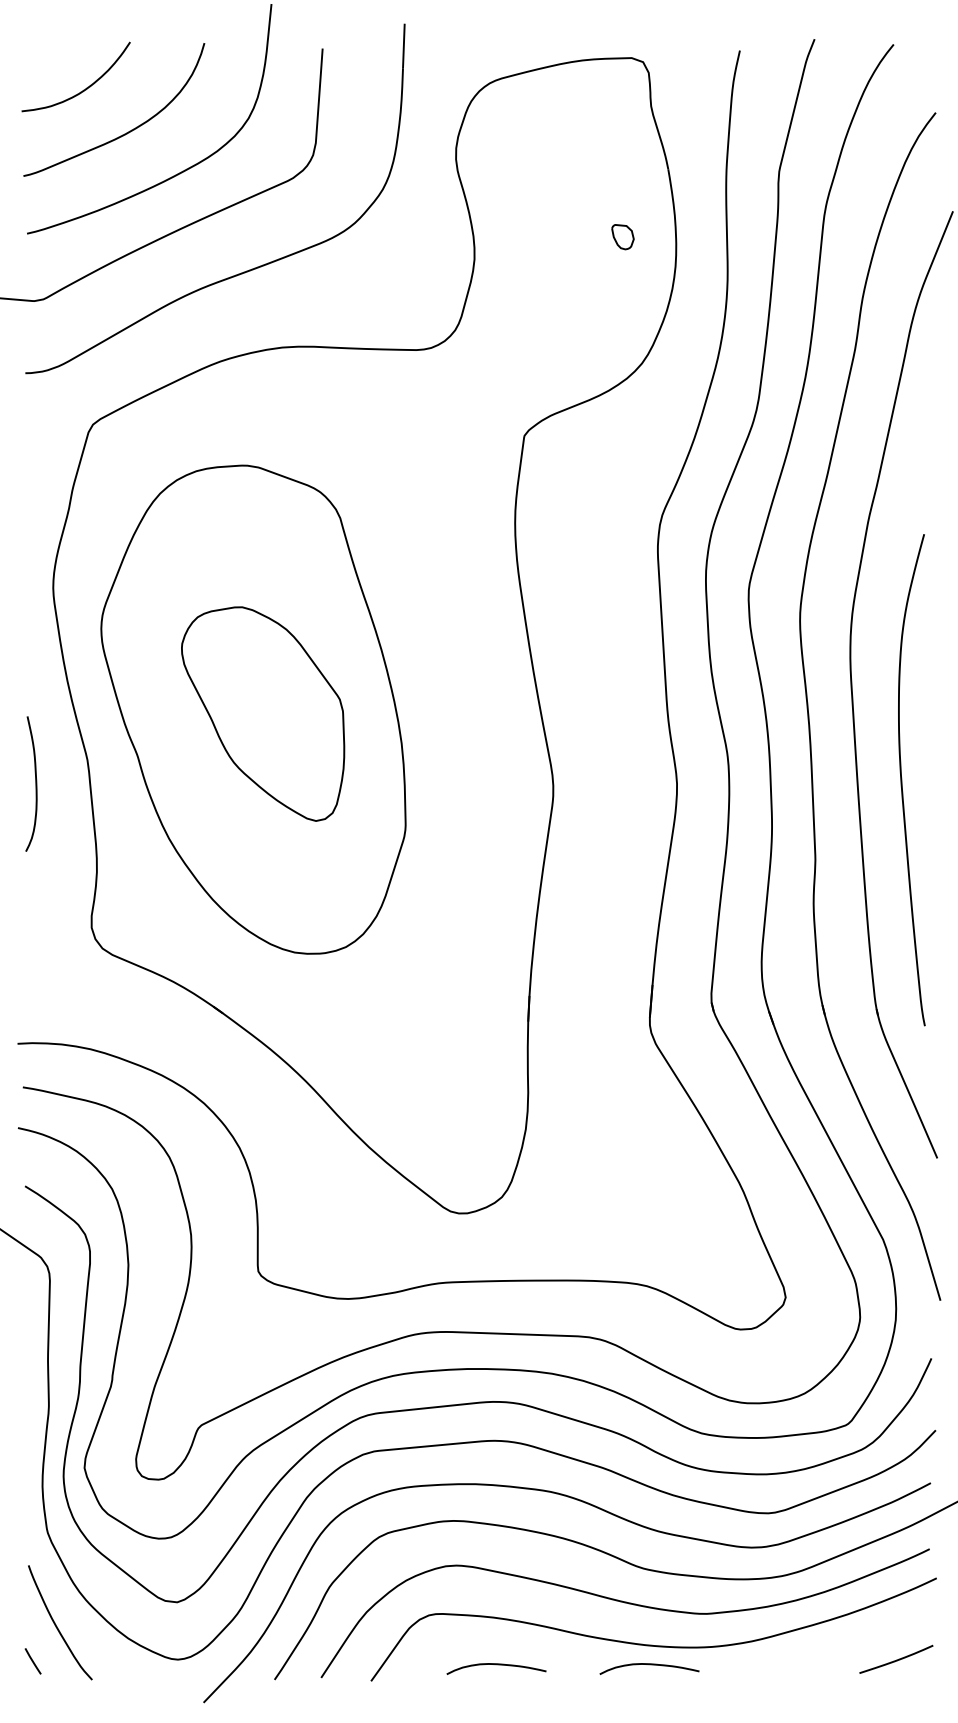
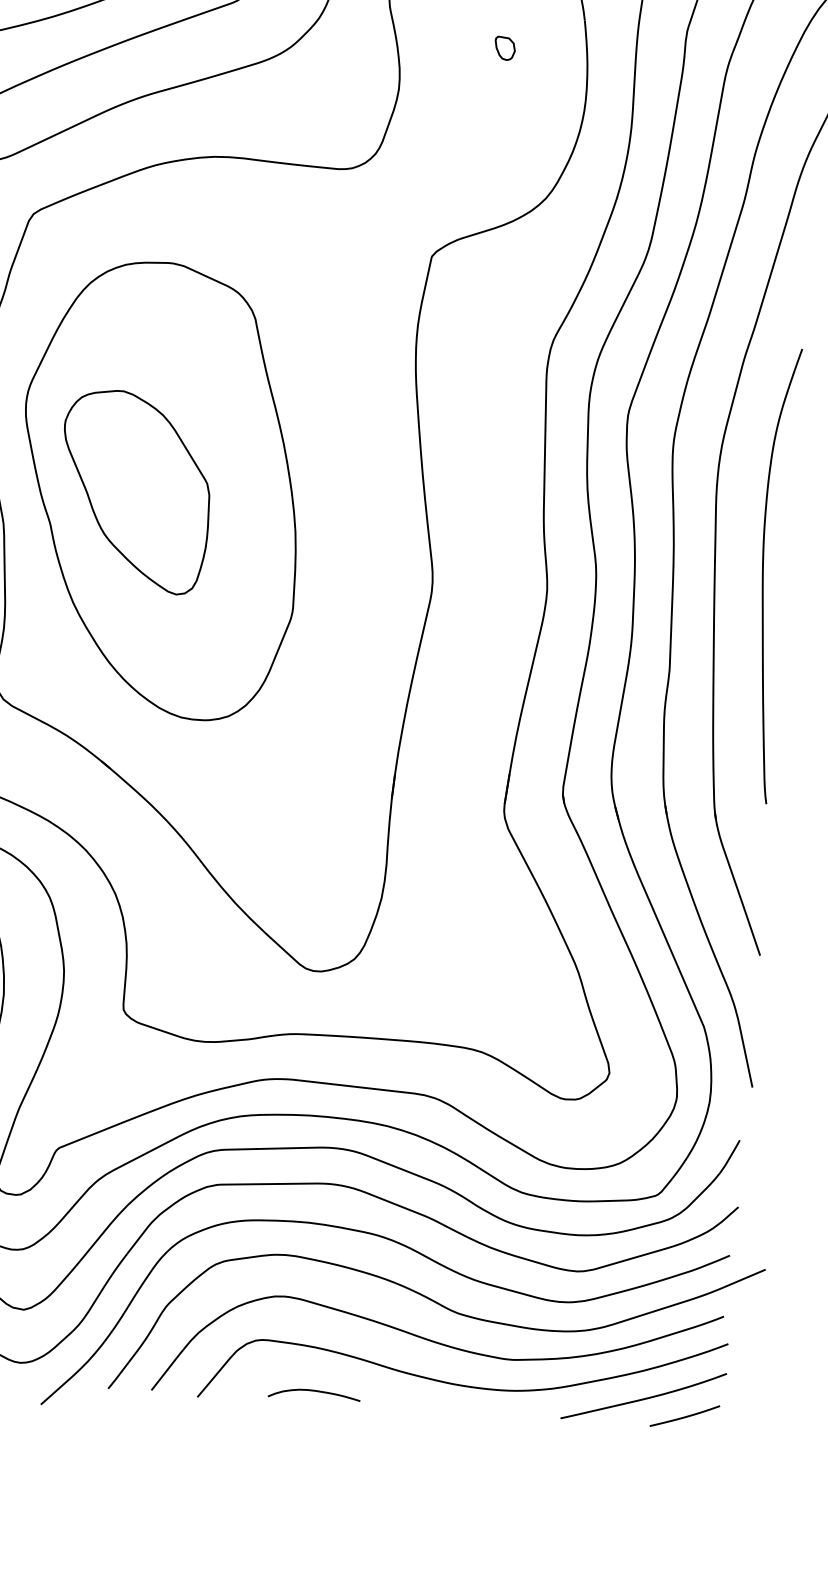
part: (622, 237) -> (504, 48), moved
part: (263, 713) -> (135, 491), moved
curve: (902, 780) -> (763, 575), moved
curve: (851, 1643) -> (644, 1398), added
curve: (649, 1665) -> (456, 1403), removed

